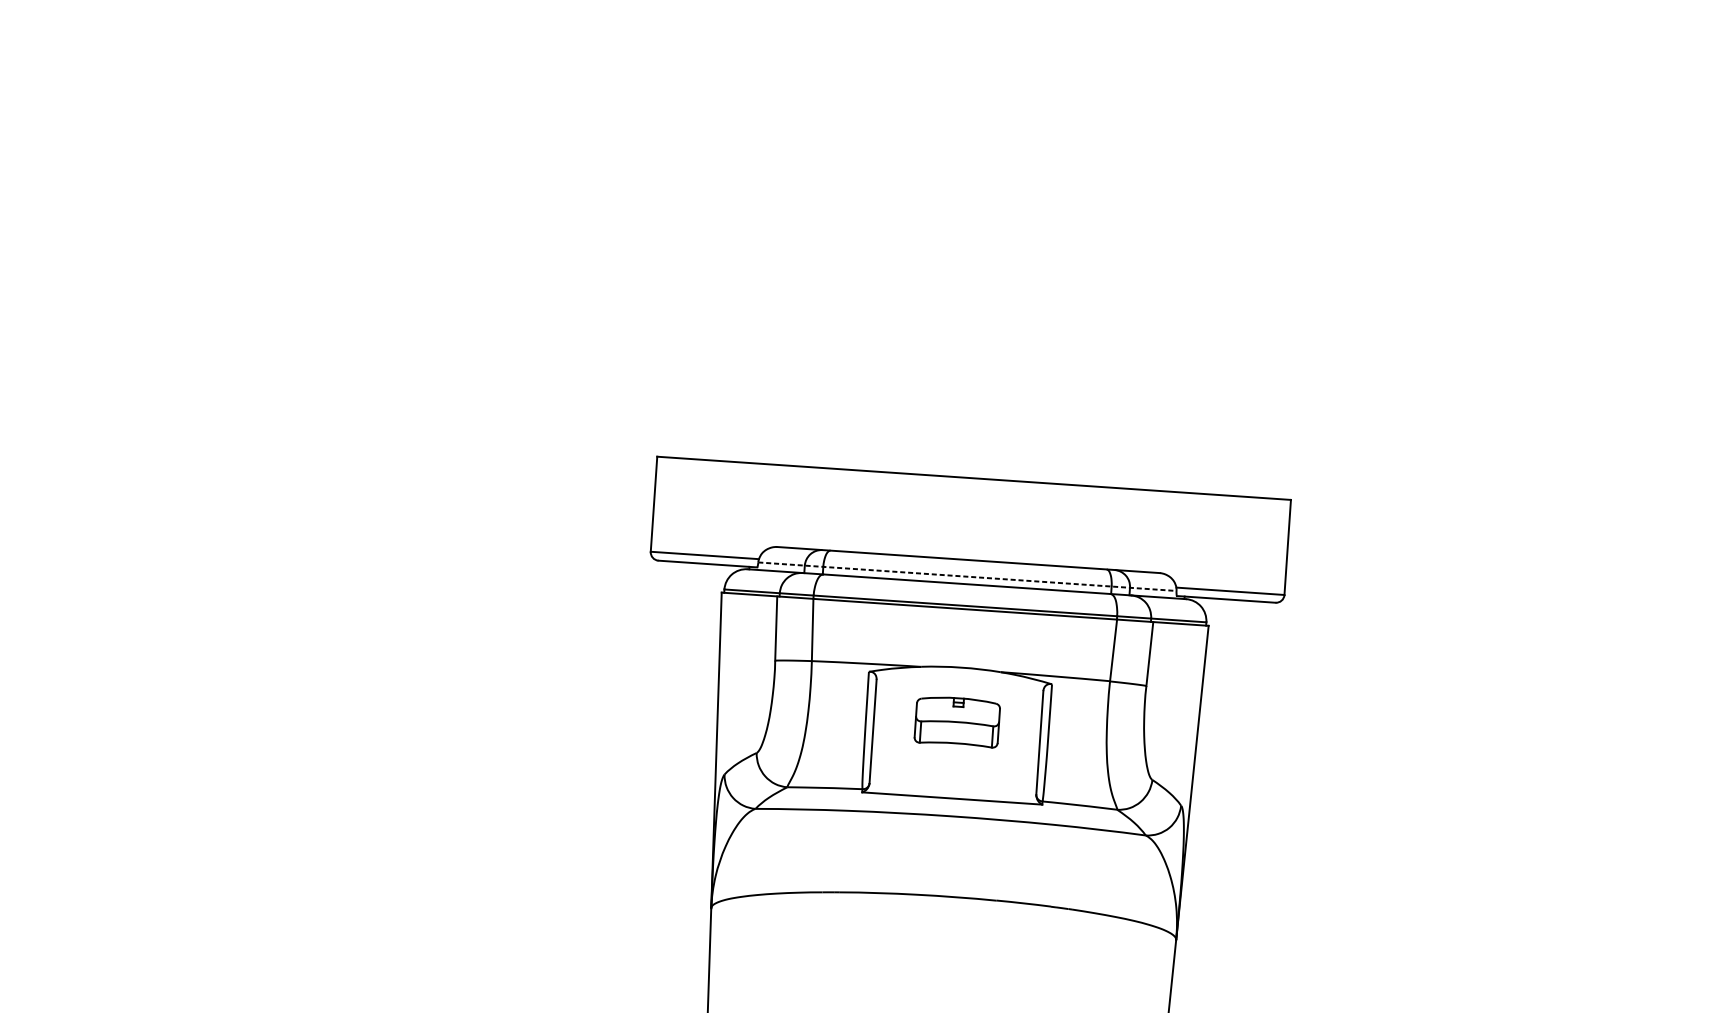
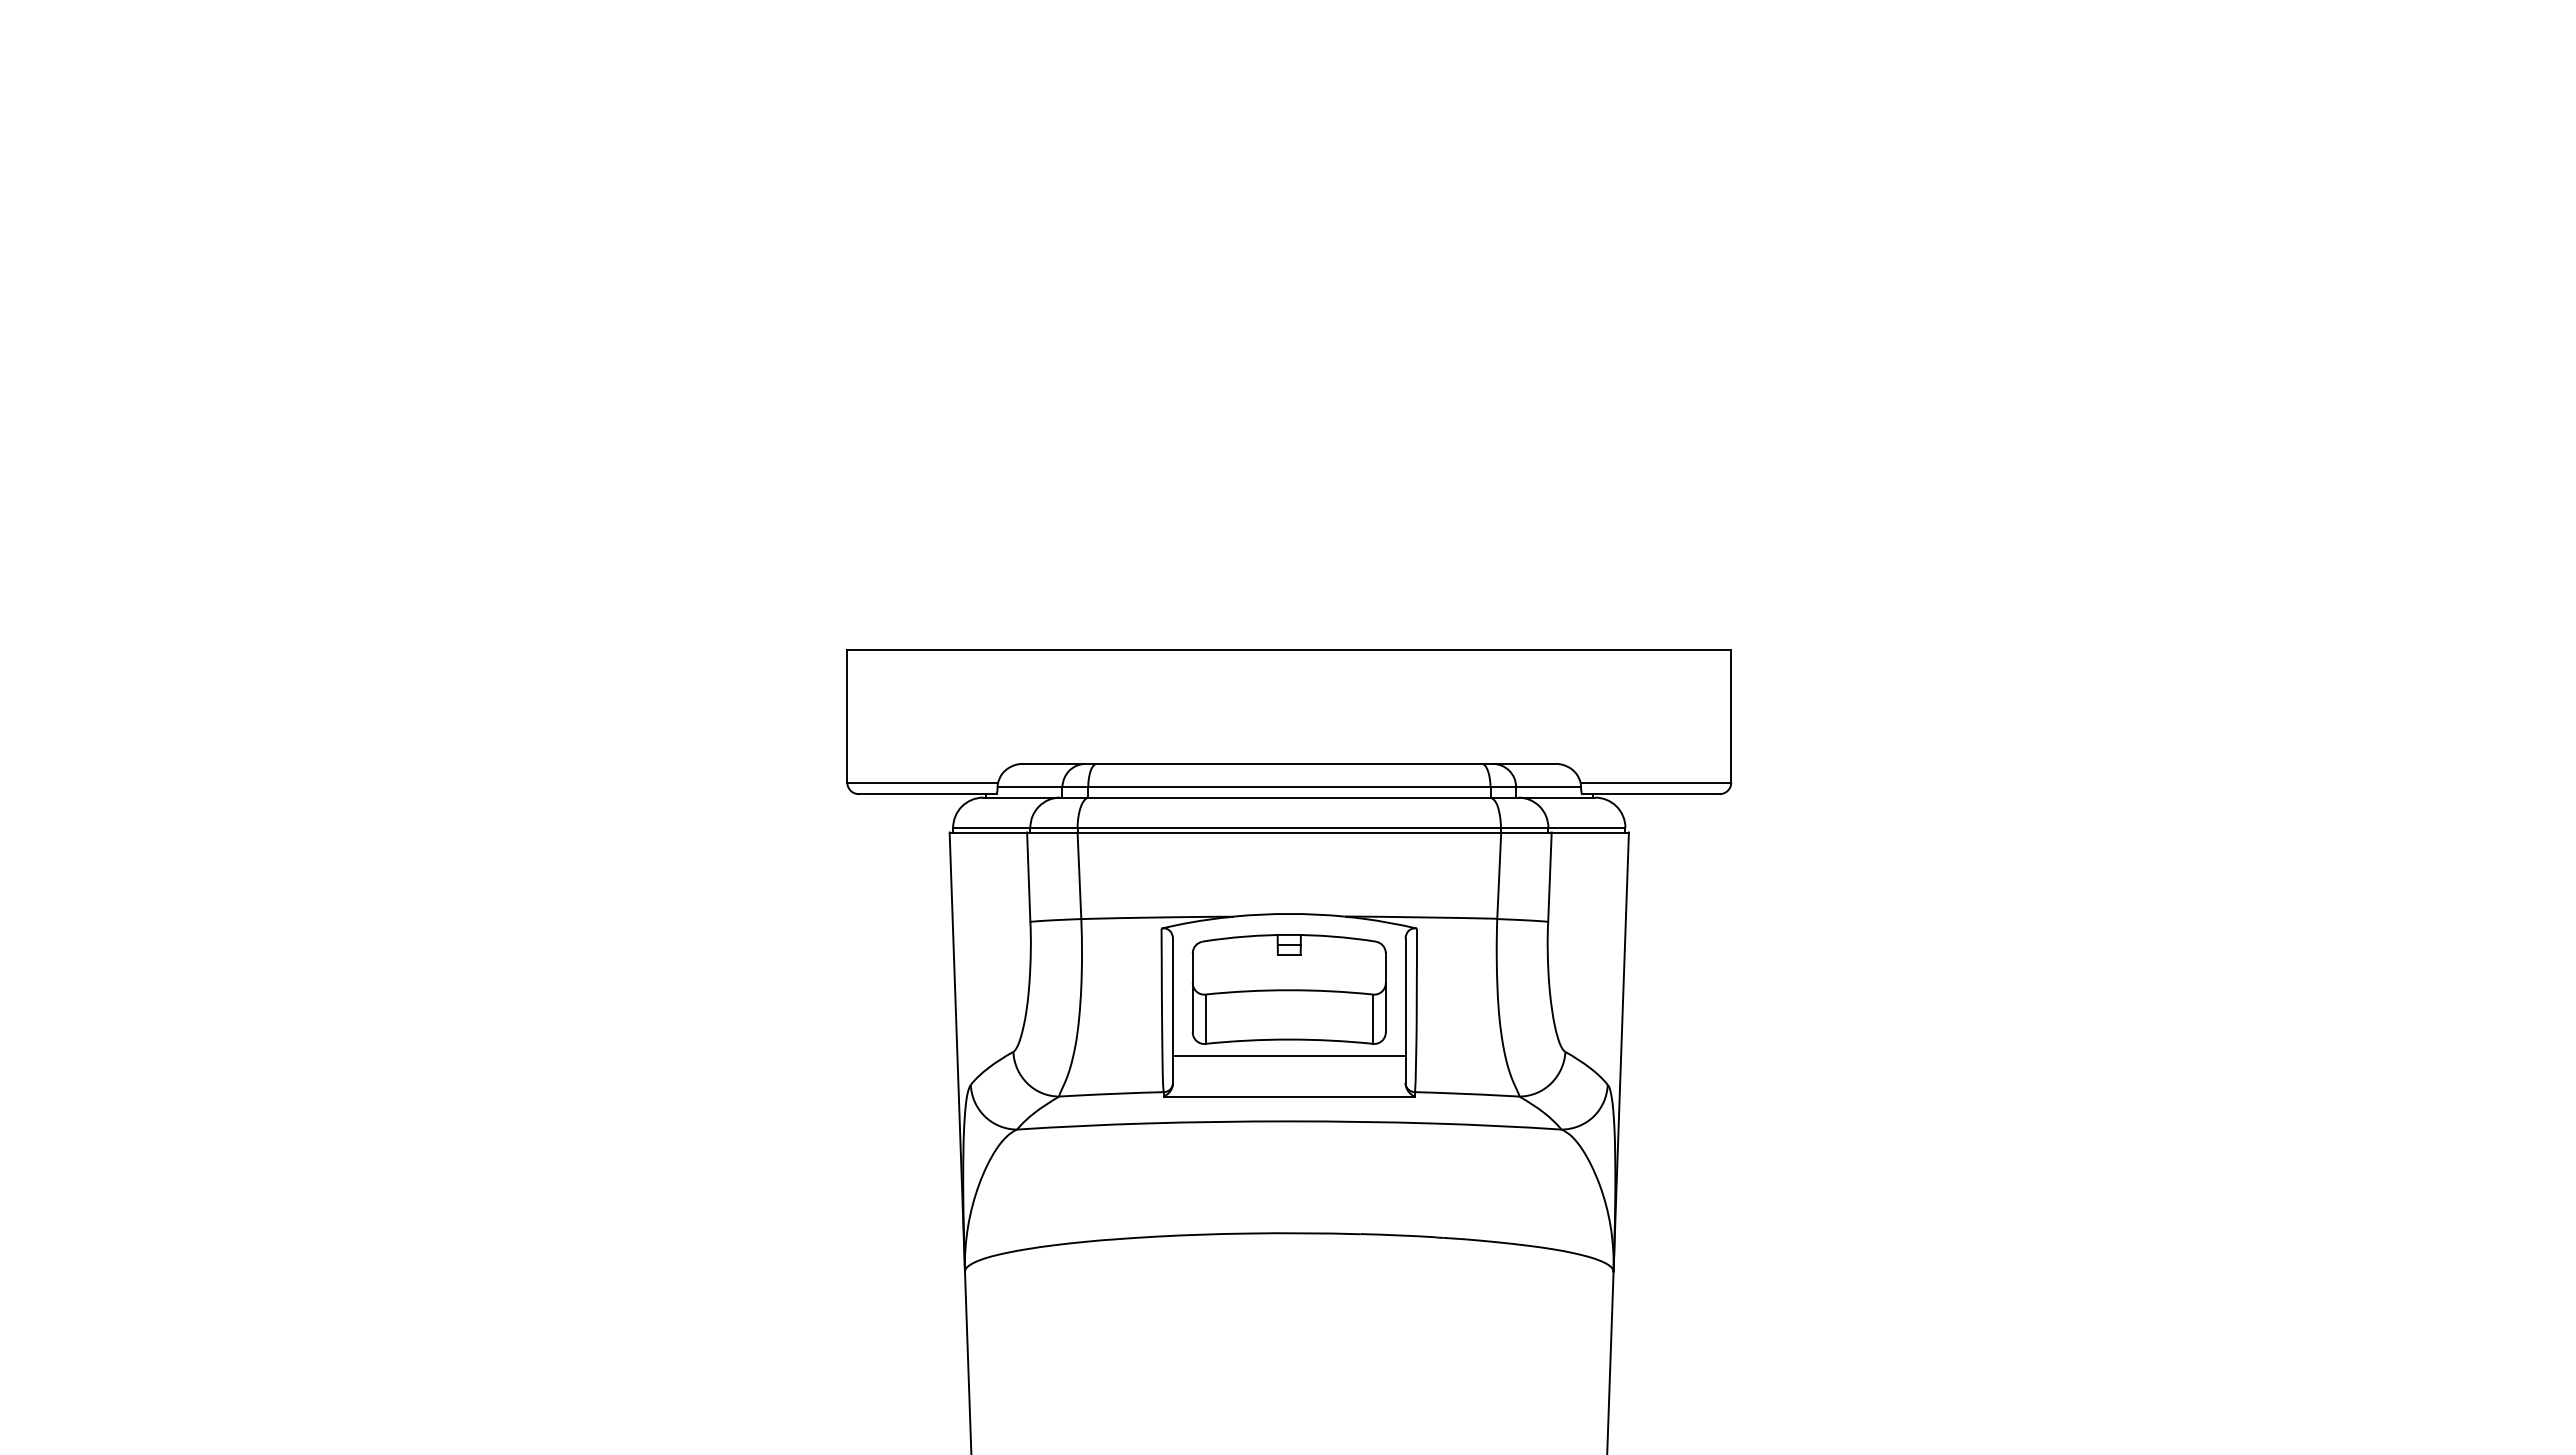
line: (967, 576) -> (1289, 787), dashed -> solid
part: (956, 721) -> (1288, 989), size x1.67
line: (953, 769) -> (1288, 1056), added

